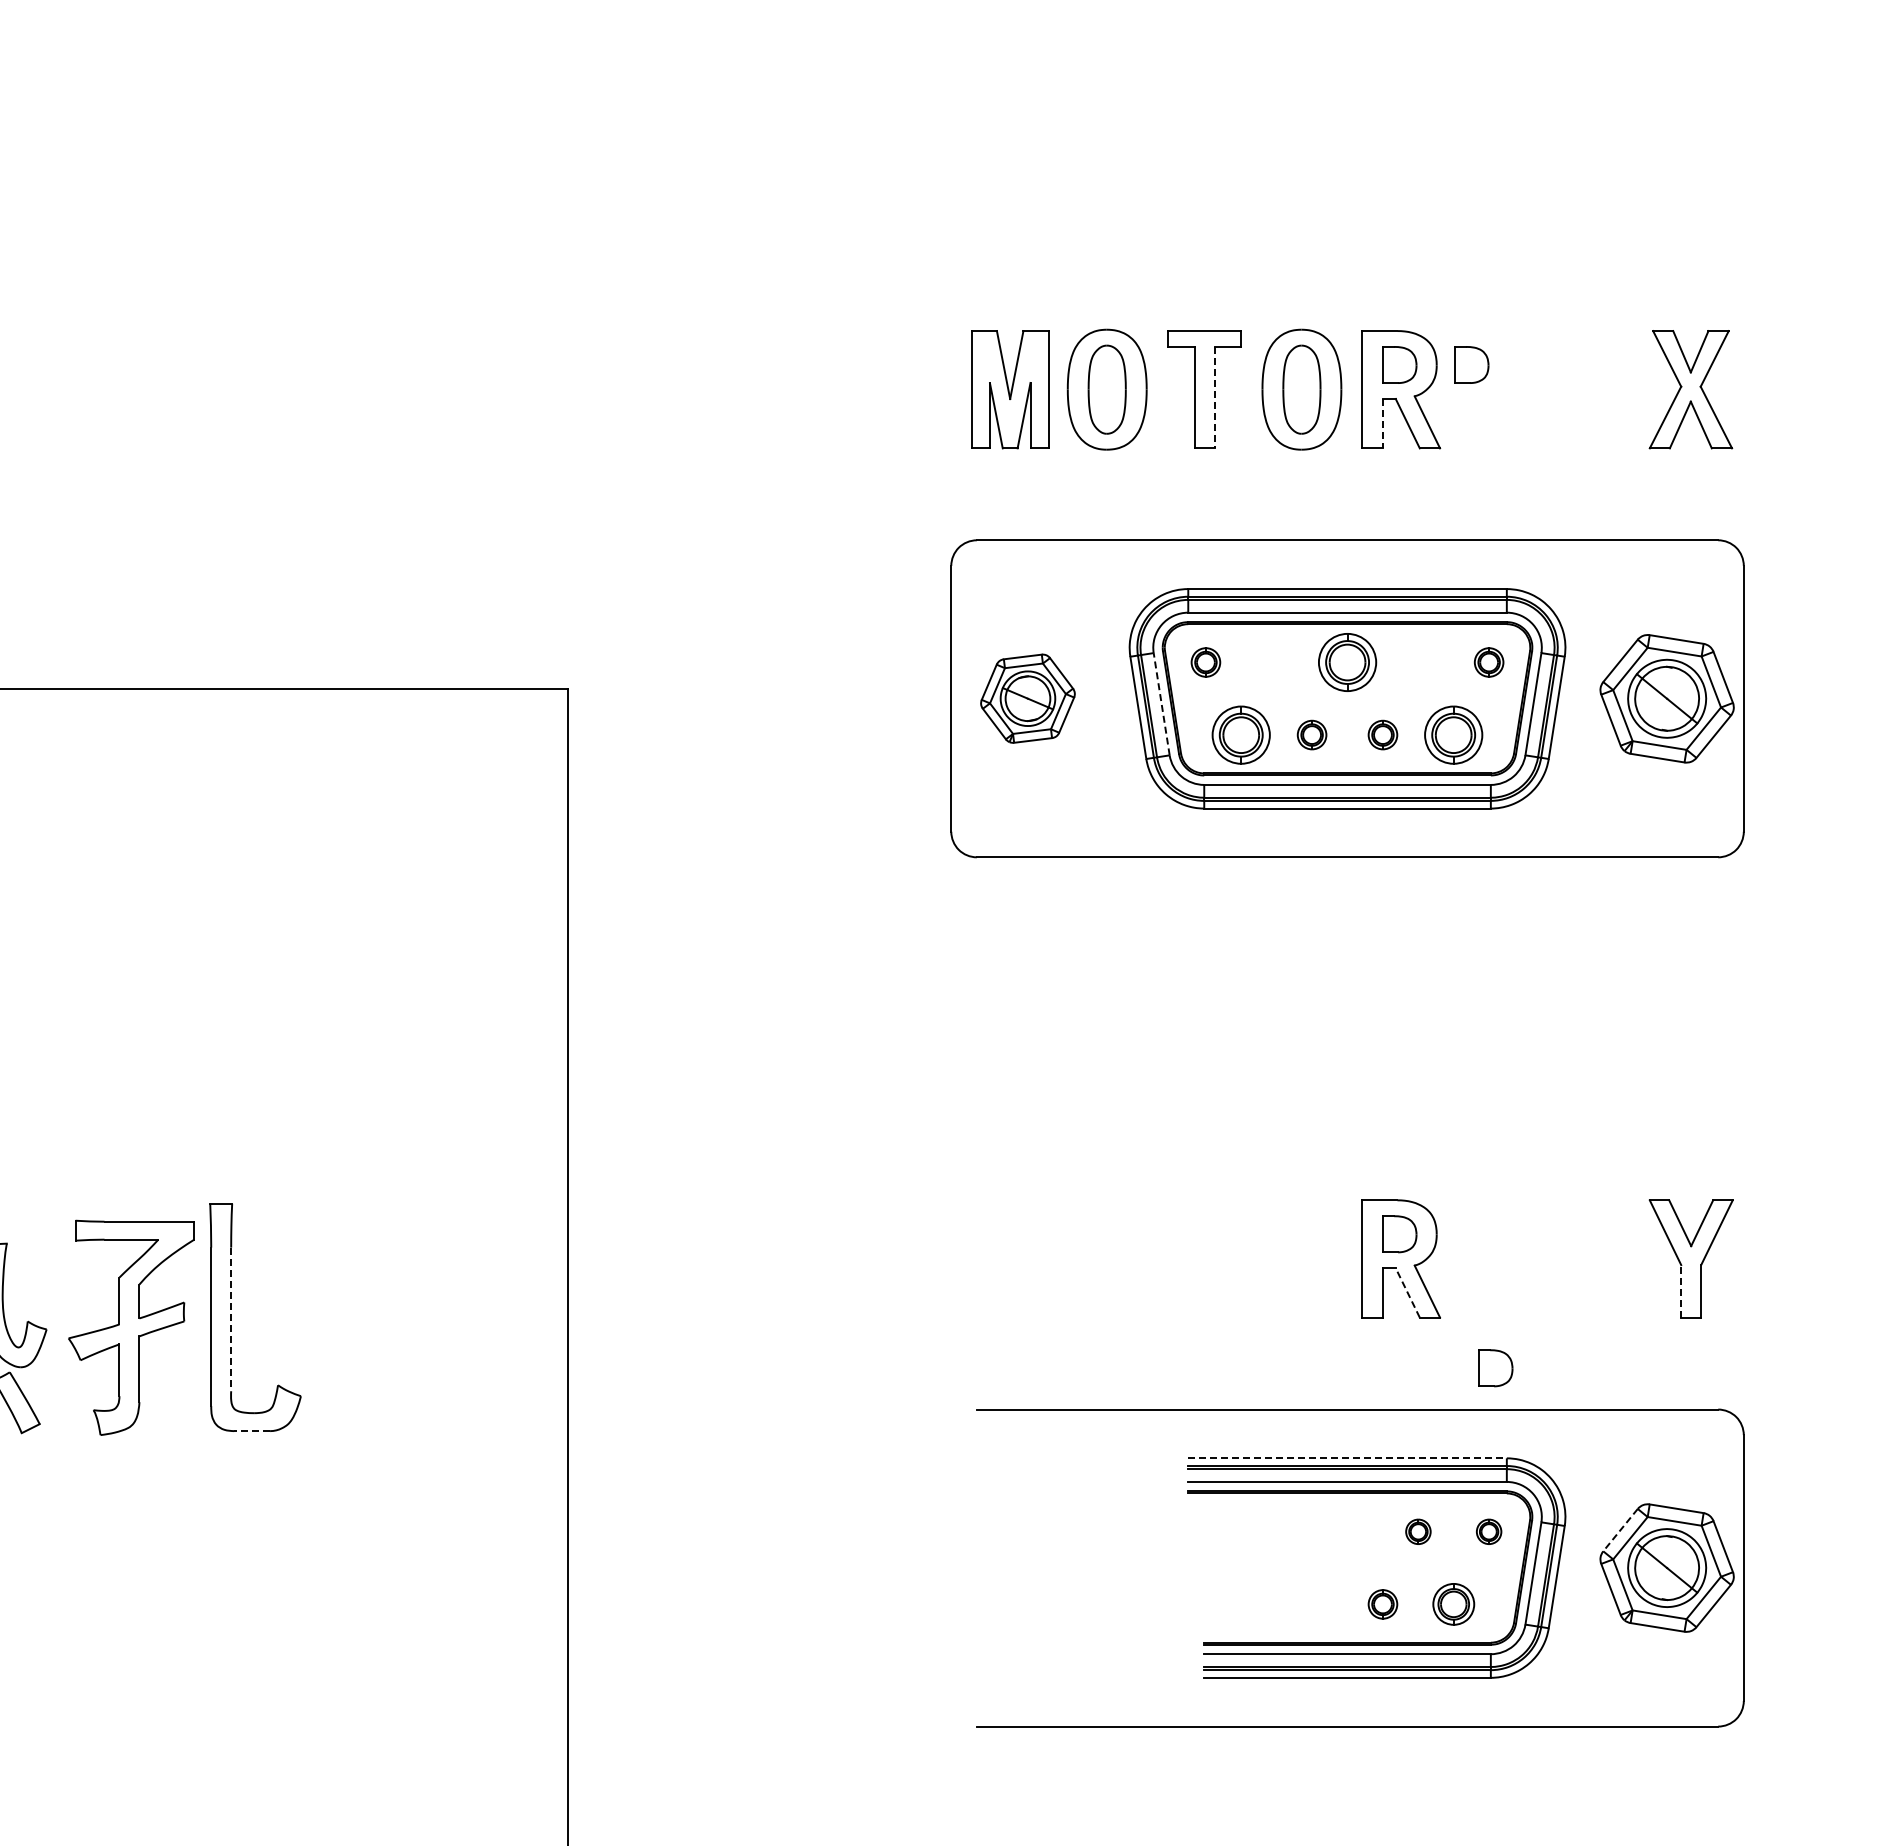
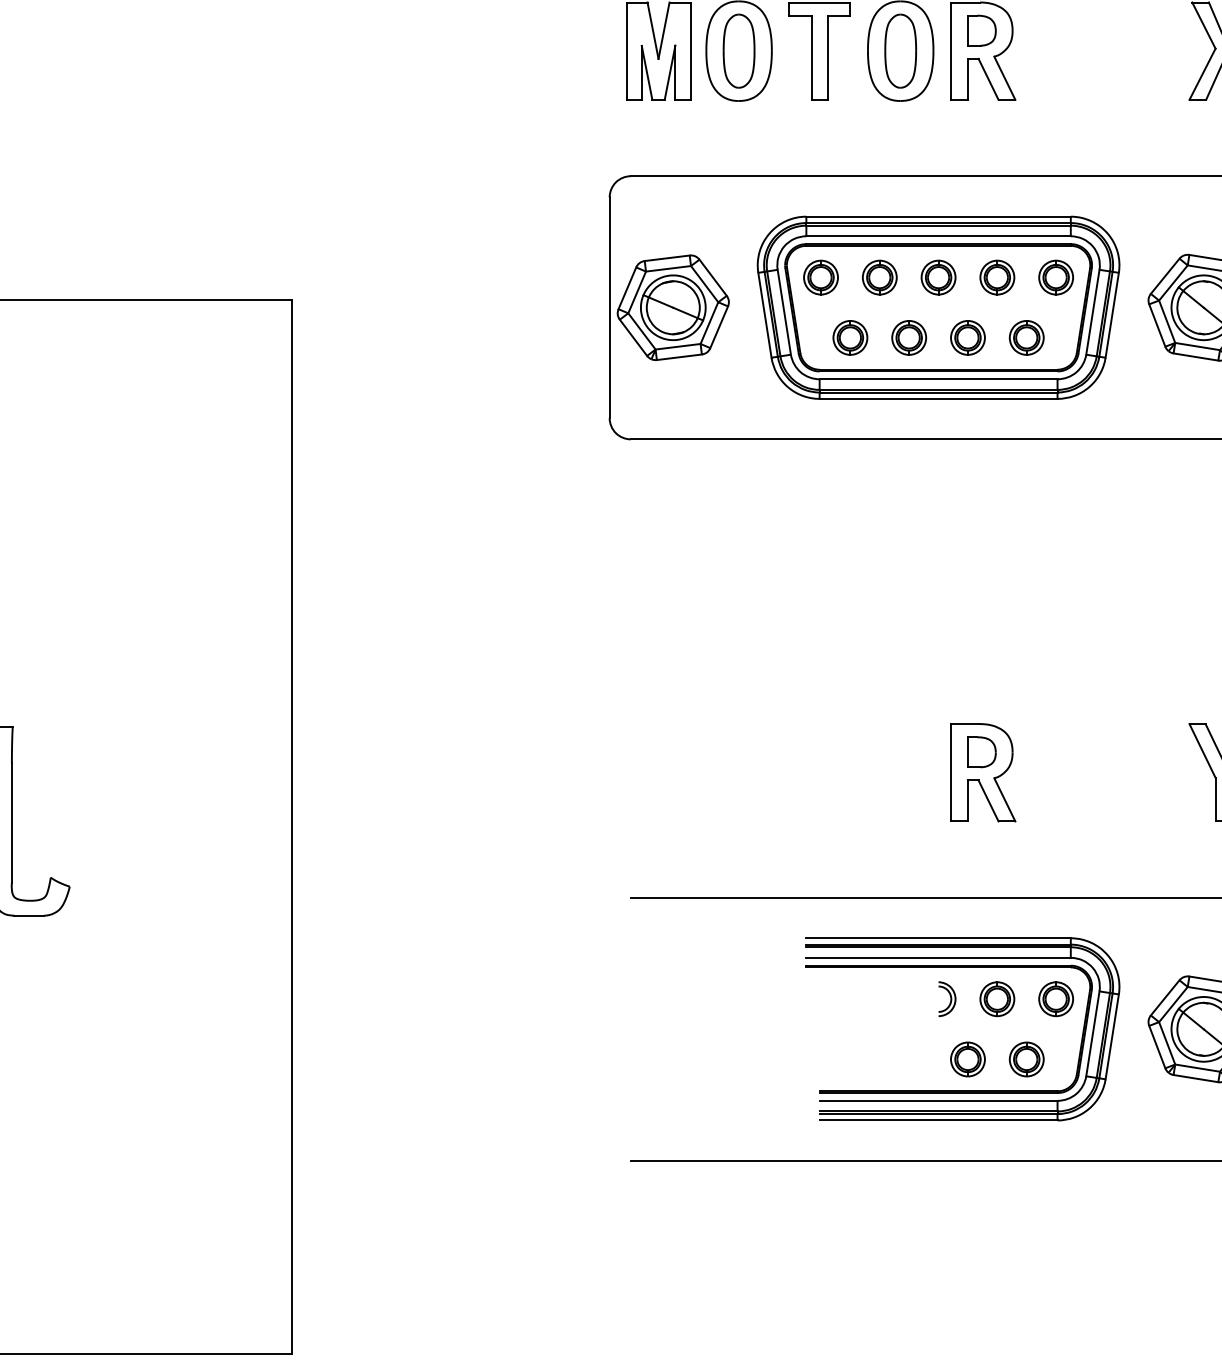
part: (1471, 364) -> (1041, 30), removed
line: (1214, 397) -> (828, 57), dashed -> solid
line: (1382, 423) -> (967, 79), dashed -> solid
part: (1205, 662) -> (820, 277), size x1.43
part: (1276, 662) -> (879, 277), added
part: (1347, 662) -> (938, 277), size x0.71
part: (1418, 662) -> (997, 277), added
part: (1488, 662) -> (1055, 277), size x1.43
part: (1027, 698) -> (672, 307), size x1.43
line: (1161, 704) -> (784, 312), dashed -> solid
part: (1241, 734) -> (850, 337), size x0.71
part: (1311, 734) -> (908, 337), size x1.43
part: (1382, 734) -> (967, 337), size x1.43
part: (1453, 734) -> (1026, 337), size x0.71
line: (1681, 1290) -> (1215, 798), dashed -> solid
line: (1407, 1292) -> (988, 800), dashed -> solid
line: (231, 1319) -> (12, 823), dashed -> solid
part: (1495, 1368) -> (1061, 863), removed
line: (252, 1431) -> (29, 915), dashed -> solid
line: (1348, 1458) -> (939, 938), dashed -> solid
line: (1620, 1530) -> (1165, 998), dashed -> solid
part: (1357, 1531) -> (946, 998), added
part: (1418, 1531) -> (997, 998), size x1.67
part: (1488, 1531) -> (1055, 998), size x1.67
part: (1382, 1604) -> (967, 1059), size x1.43

